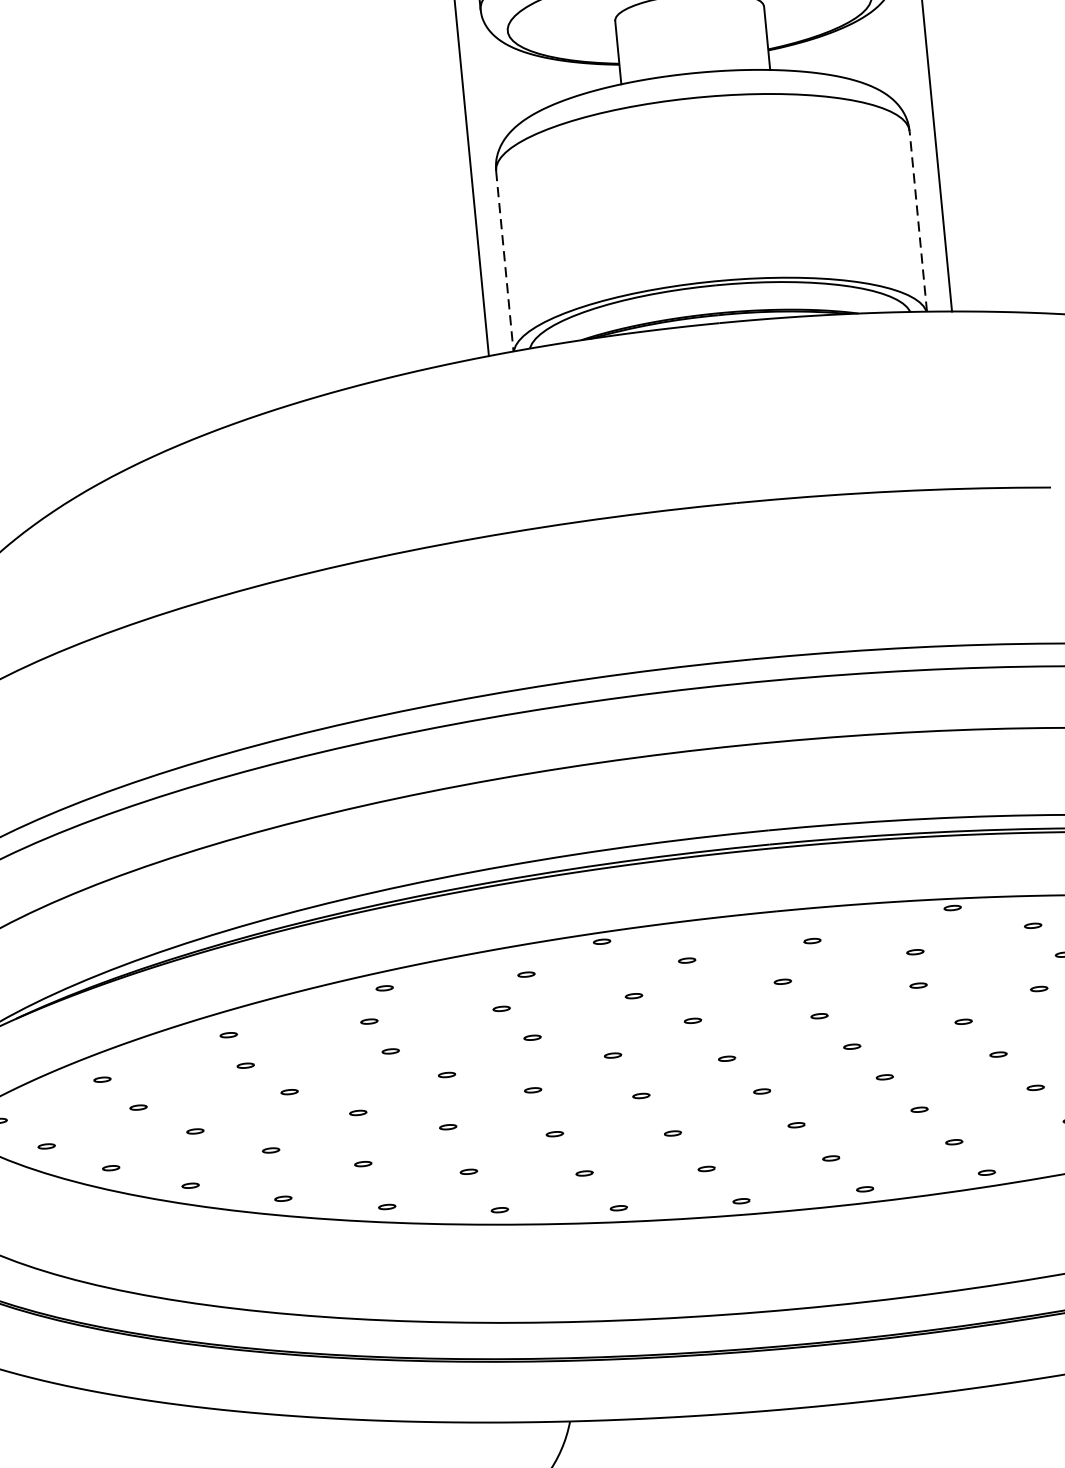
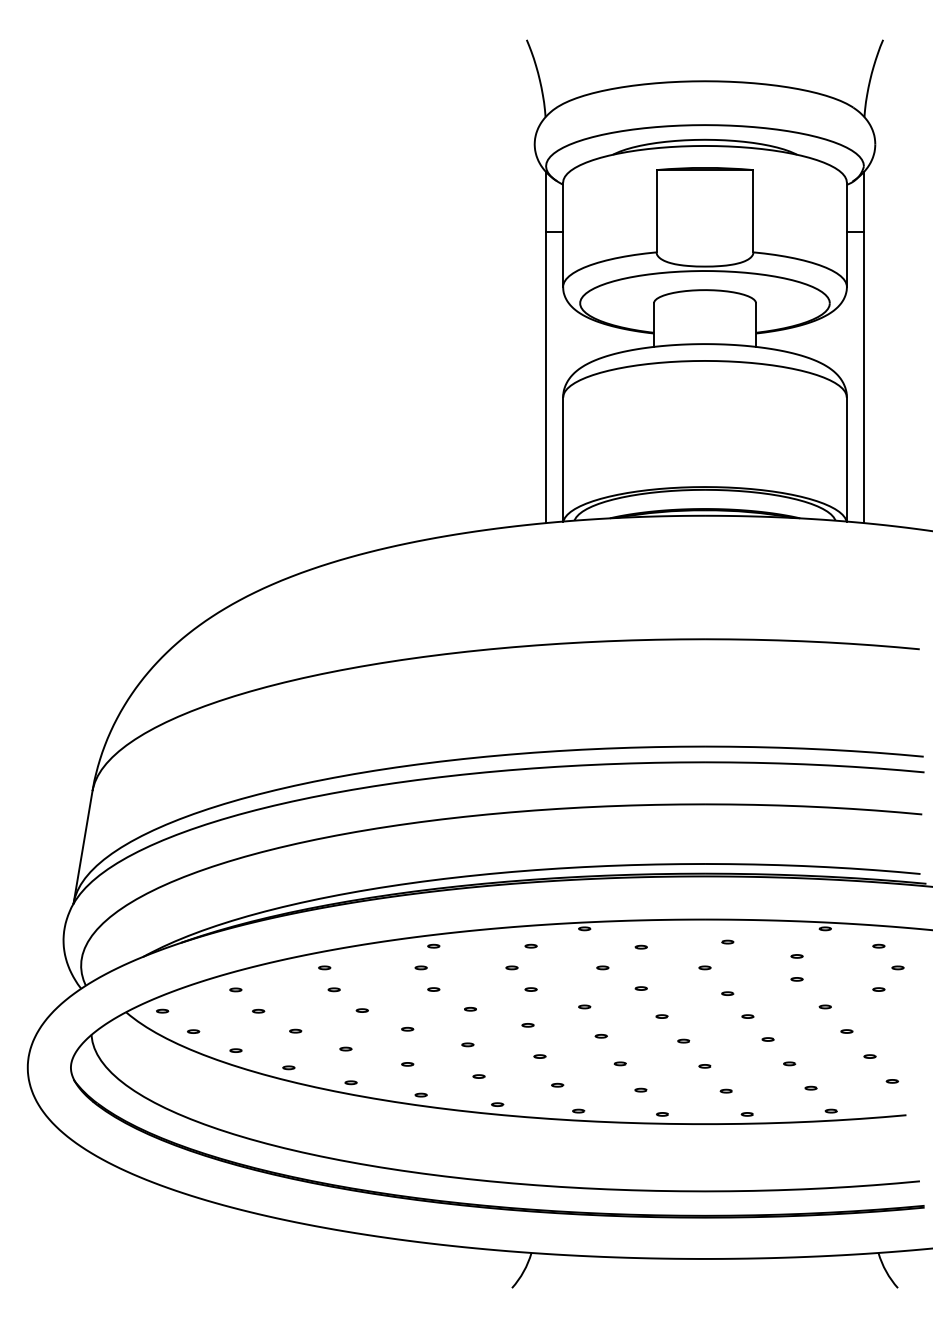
line: (917, 221) -> (846, 459), dashed -> solid
line: (505, 261) -> (563, 459), dashed -> solid

